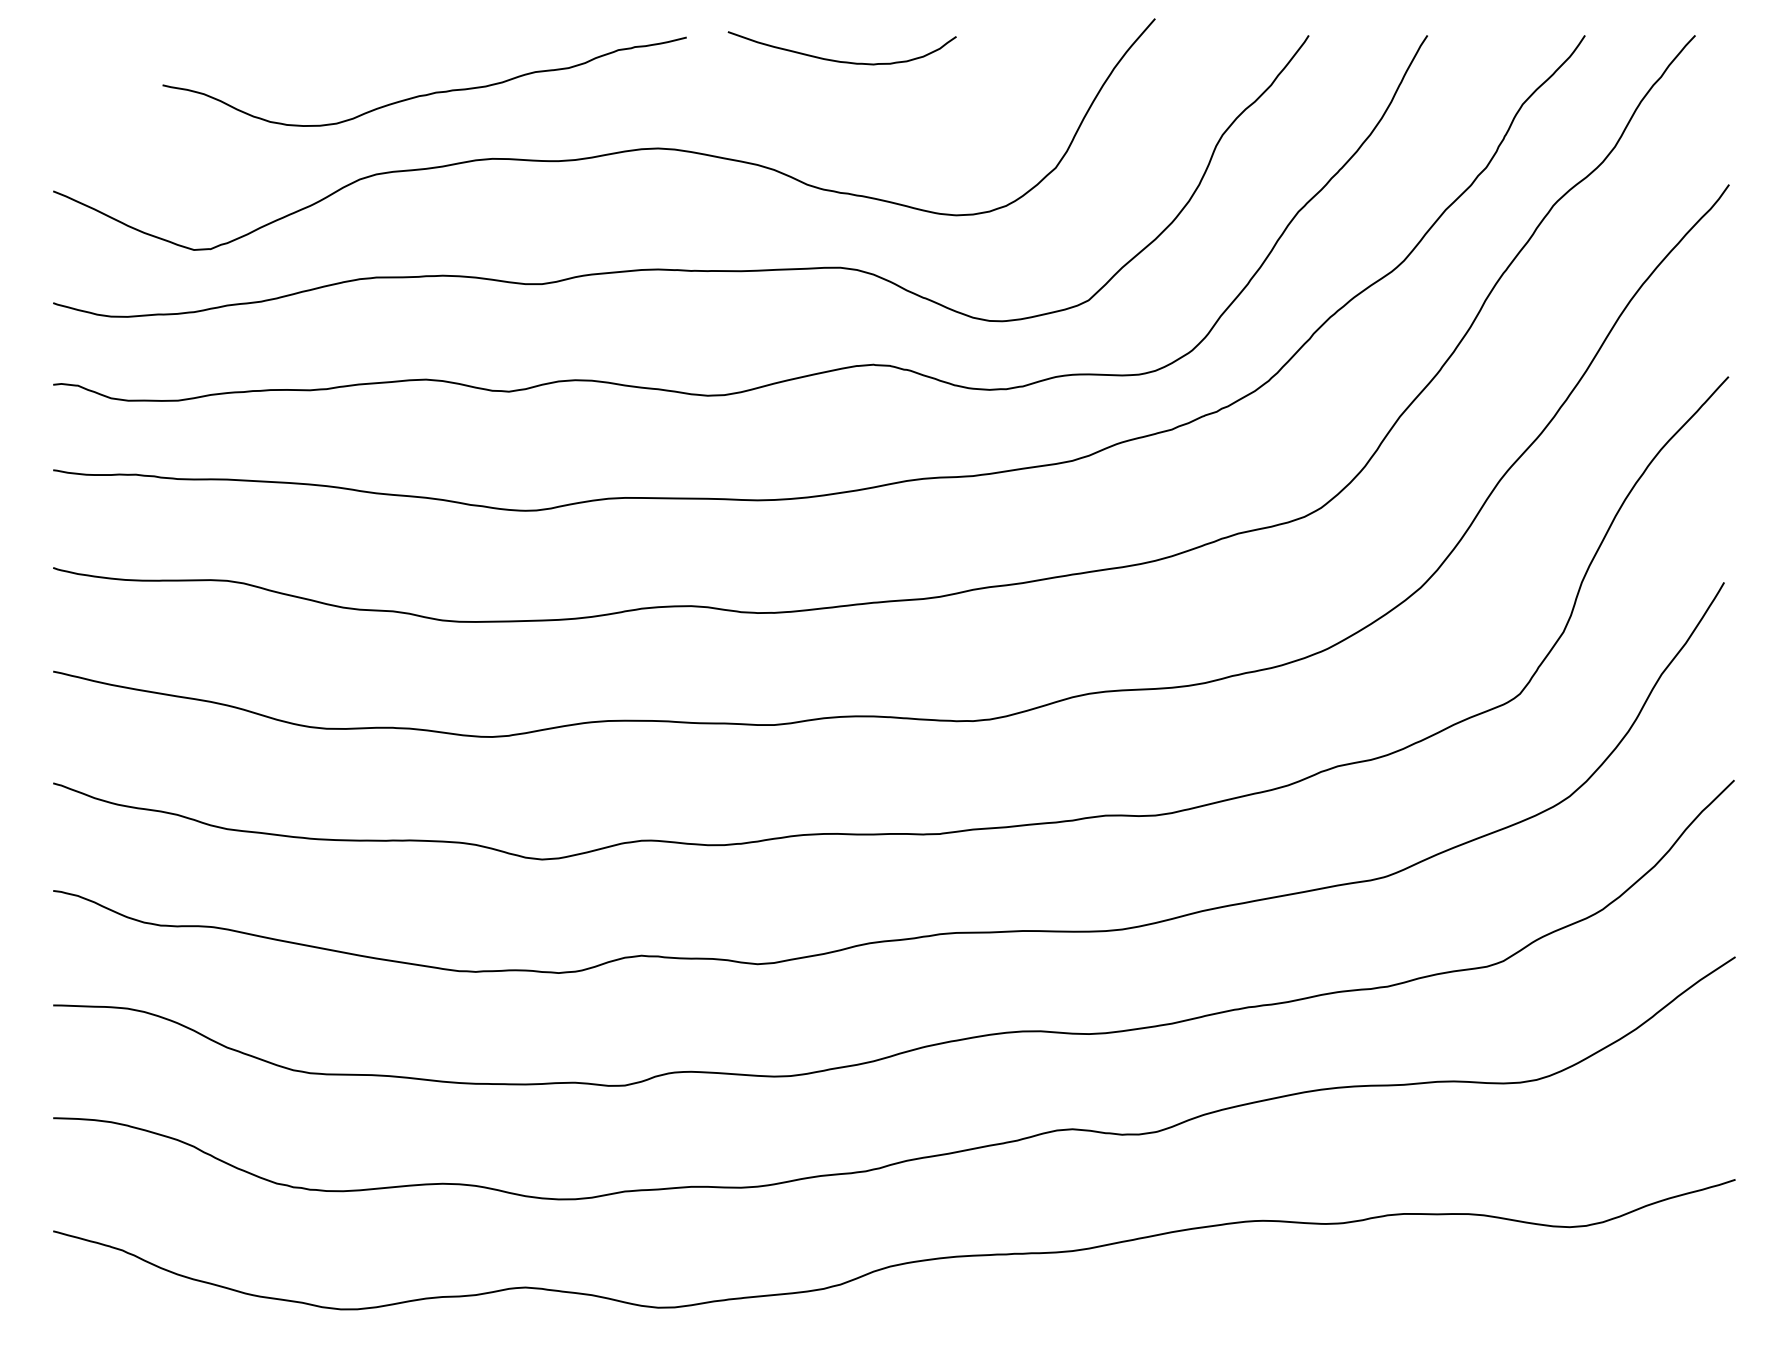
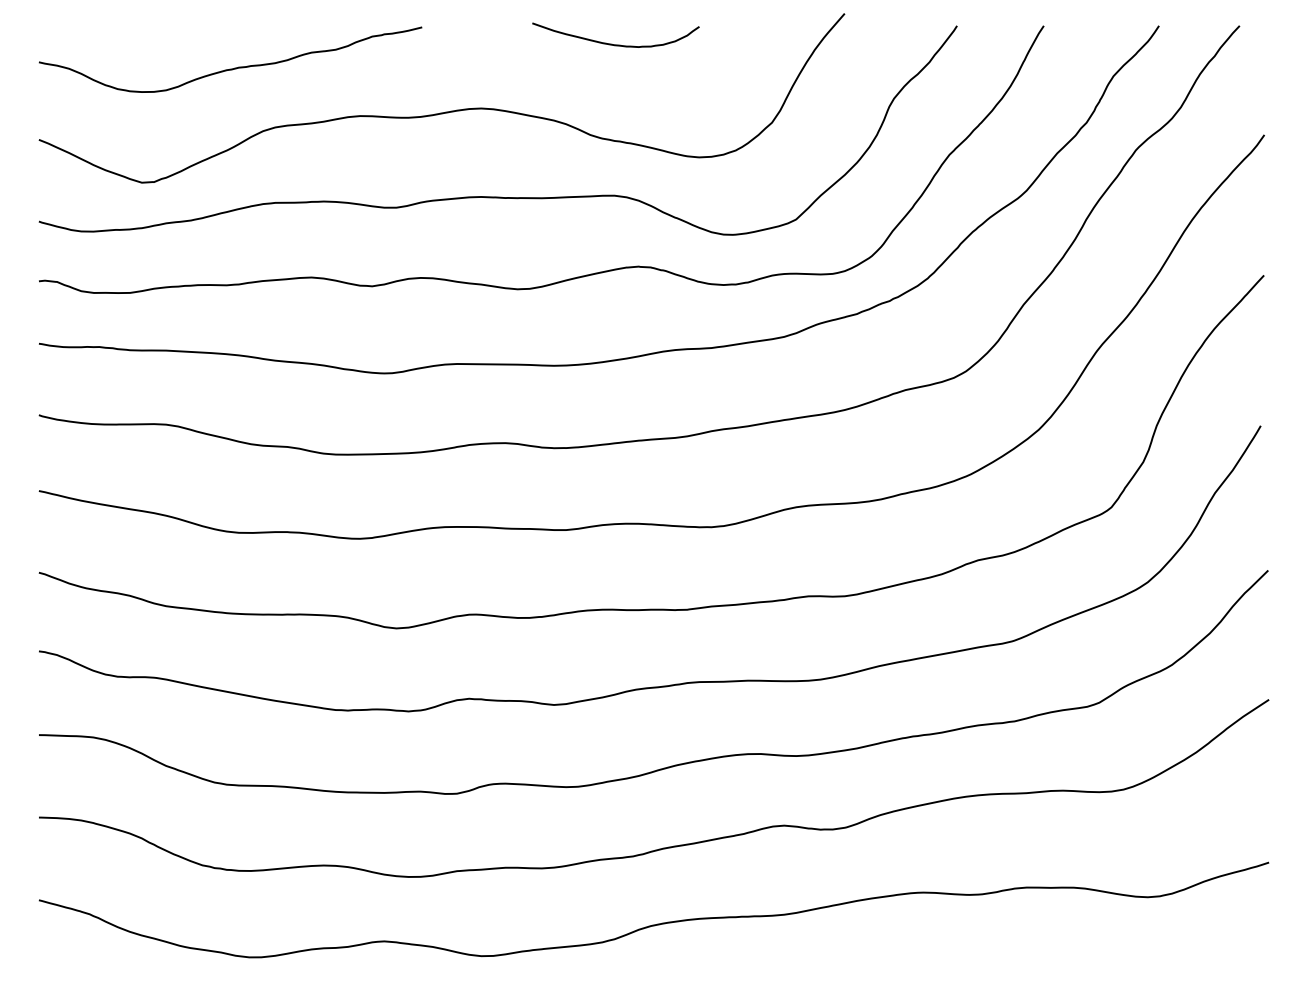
curve: (430, 92) -> (234, 67), moved

